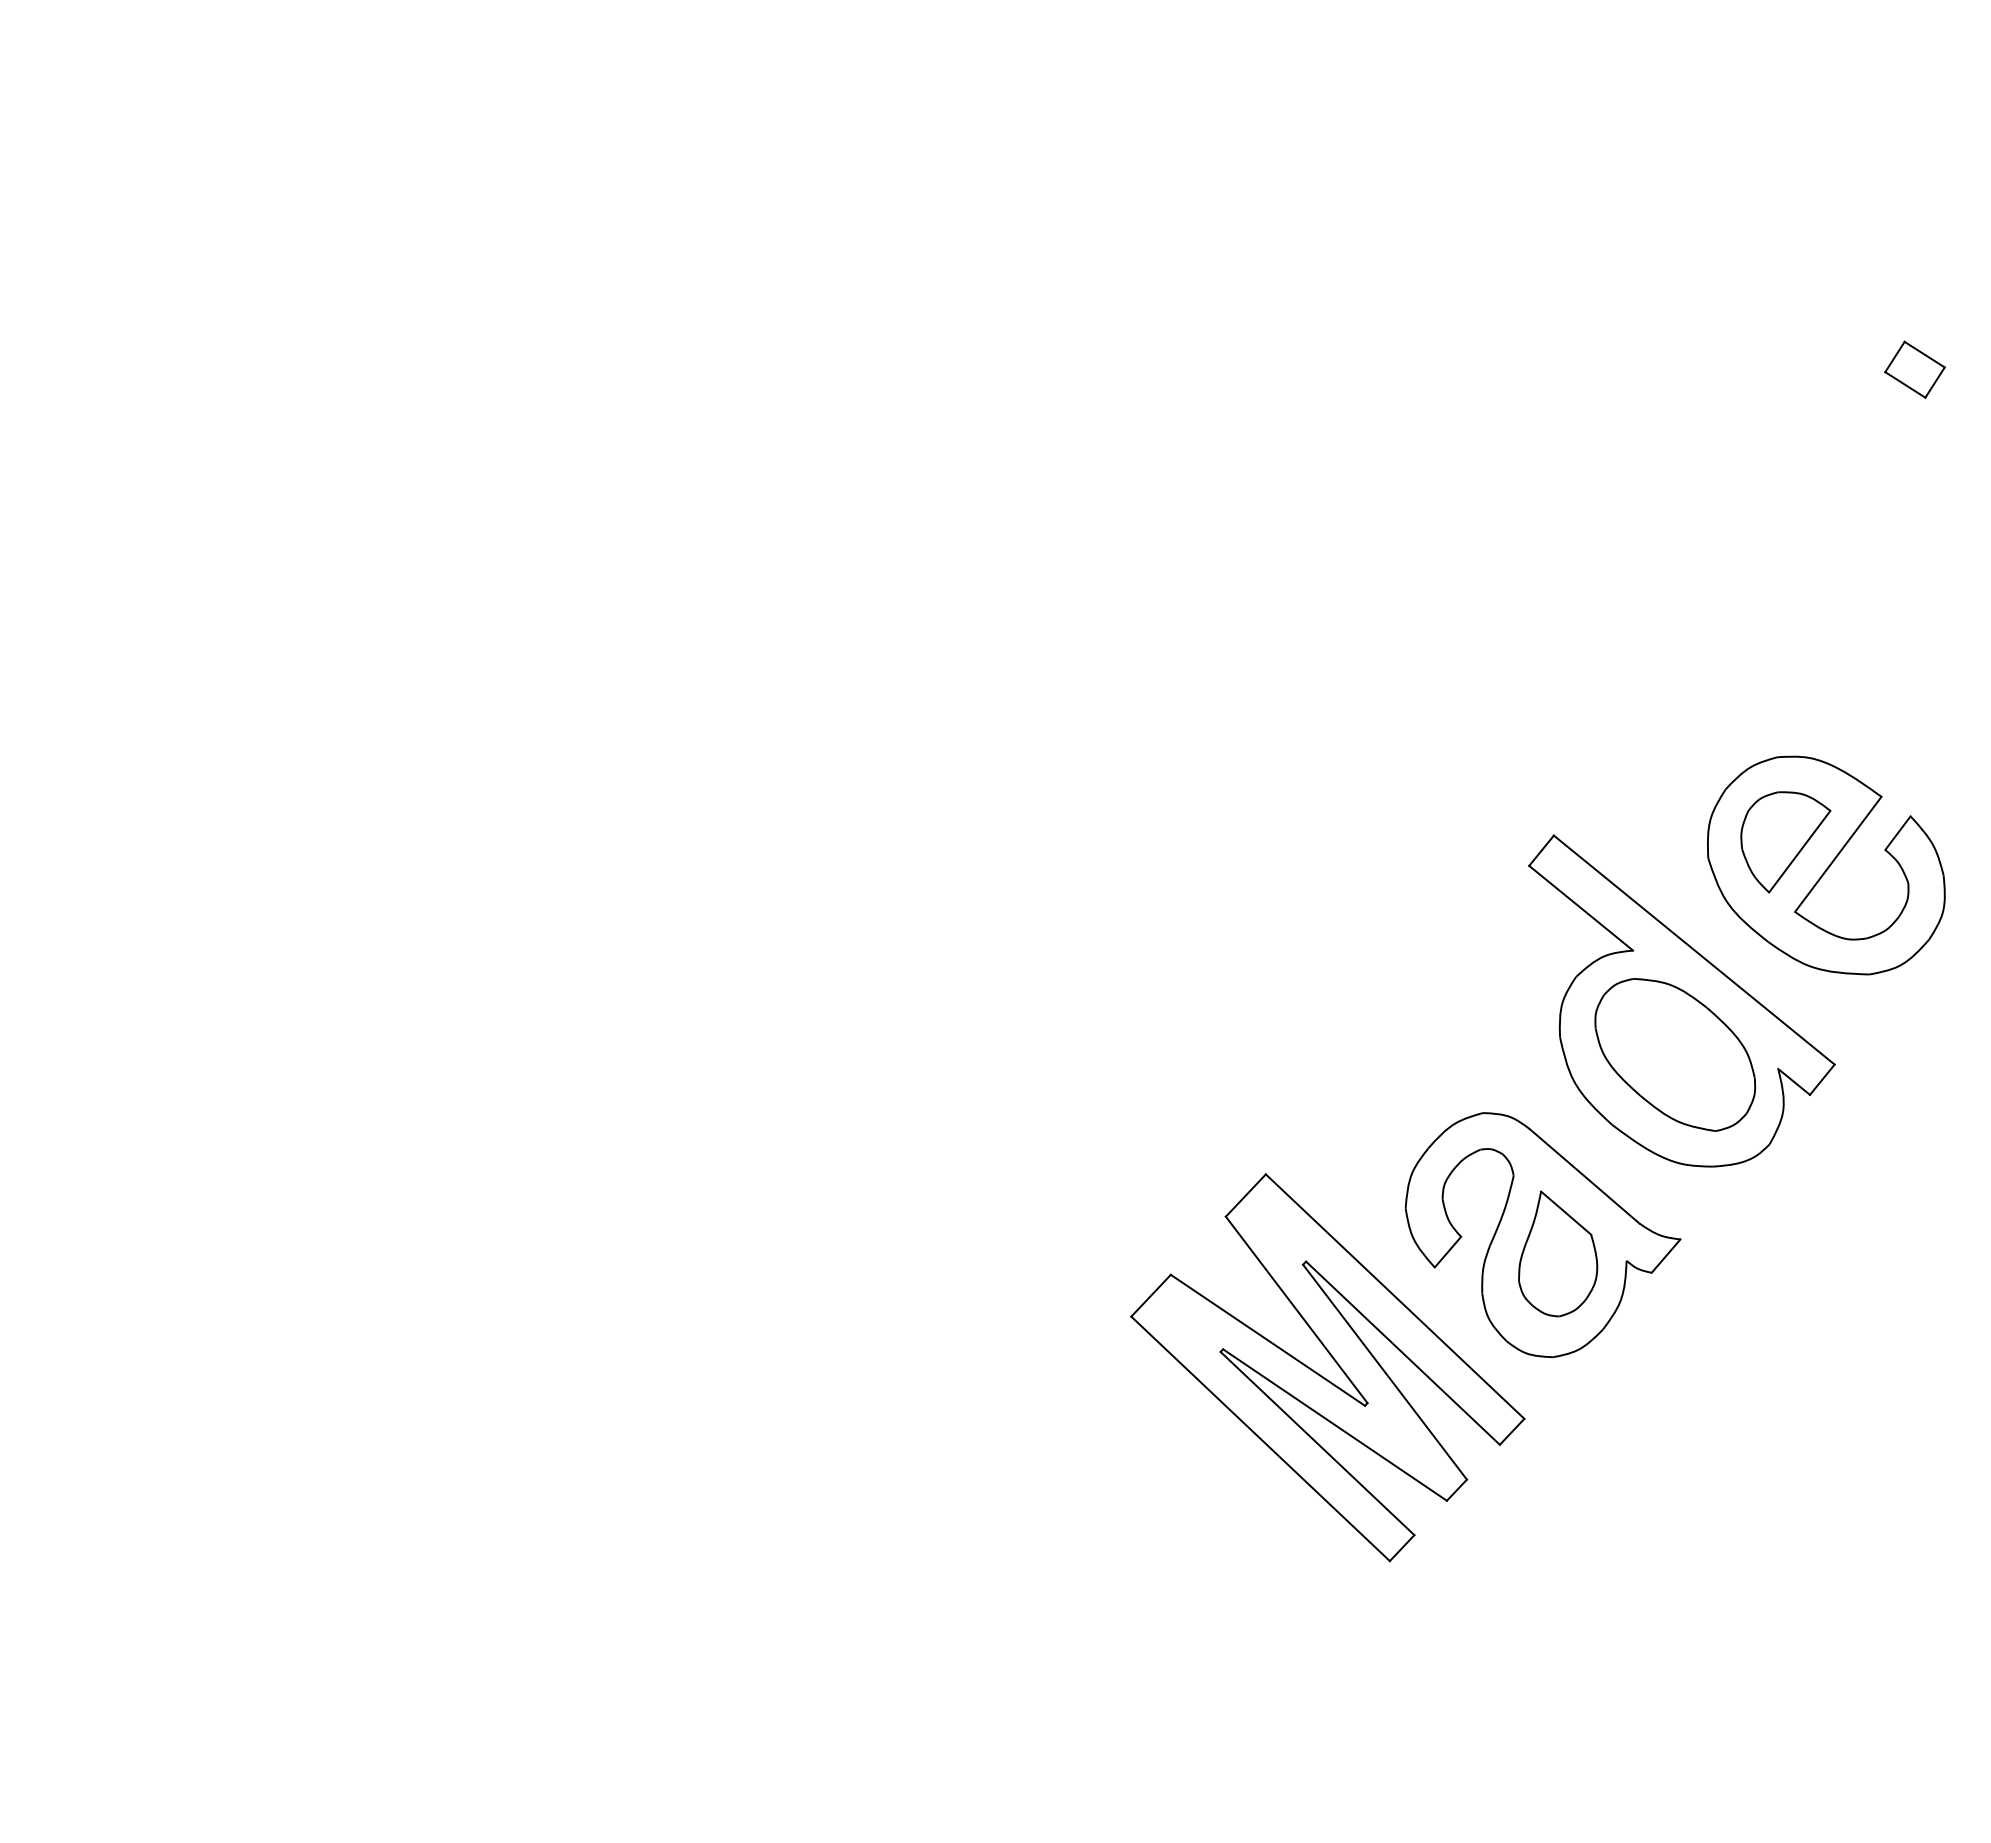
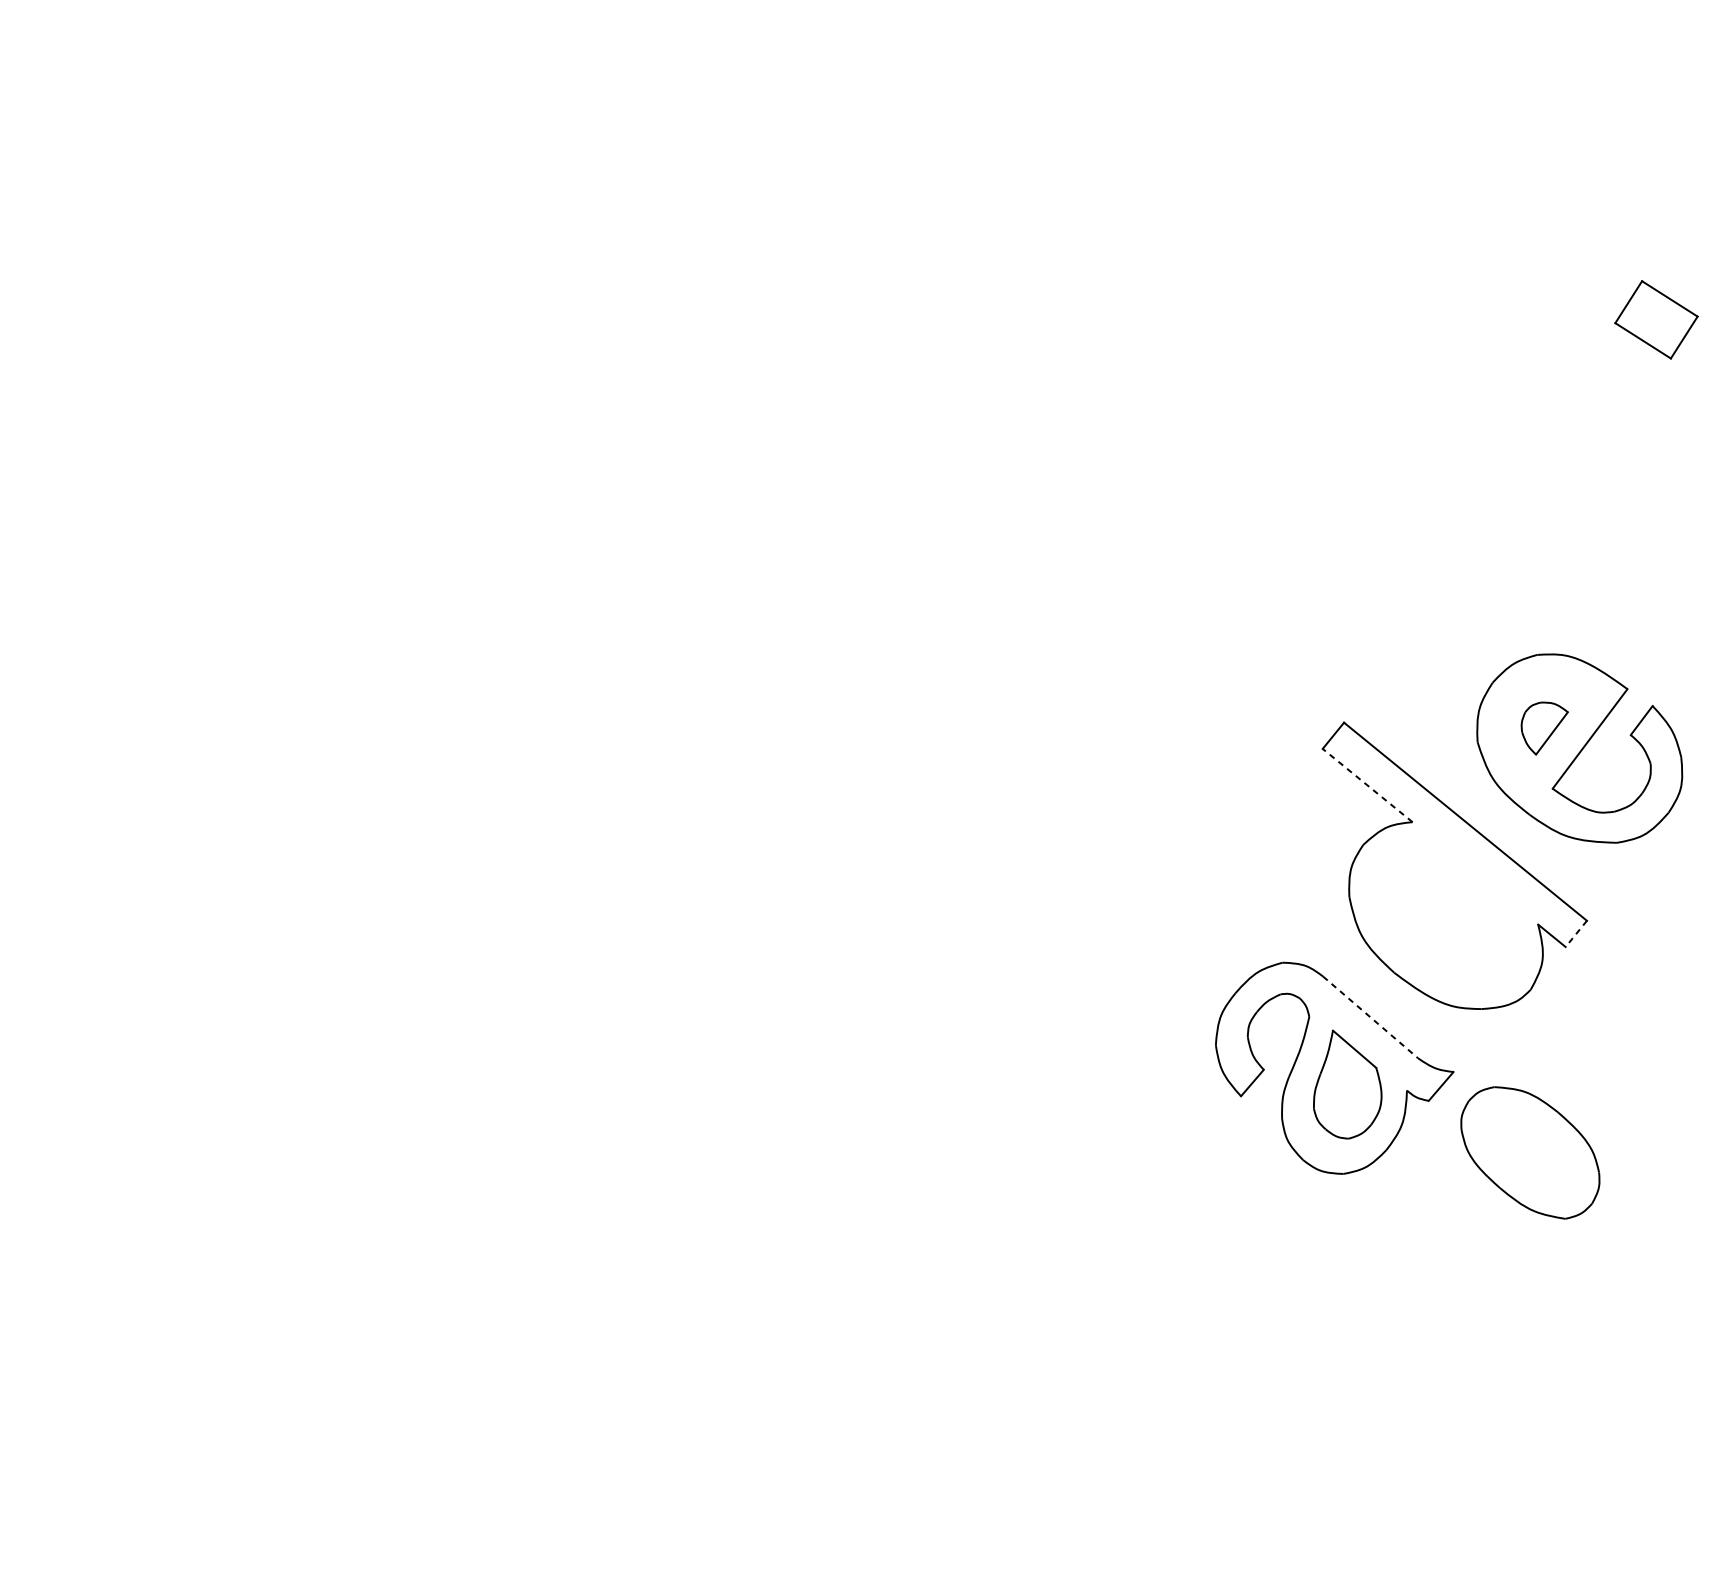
part: (1914, 369) -> (1656, 319), size x1.6
part: (1785, 842) -> (1544, 728), size x0.6
line: (1580, 907) -> (1367, 784), solid -> dashed
part: (1675, 1054) -> (1530, 1152), moved
line: (1822, 1079) -> (1576, 933), solid -> dashed
line: (1584, 1176) -> (1370, 1017), solid -> dashed
part: (1333, 1360) -> (1153, 1176), removed

